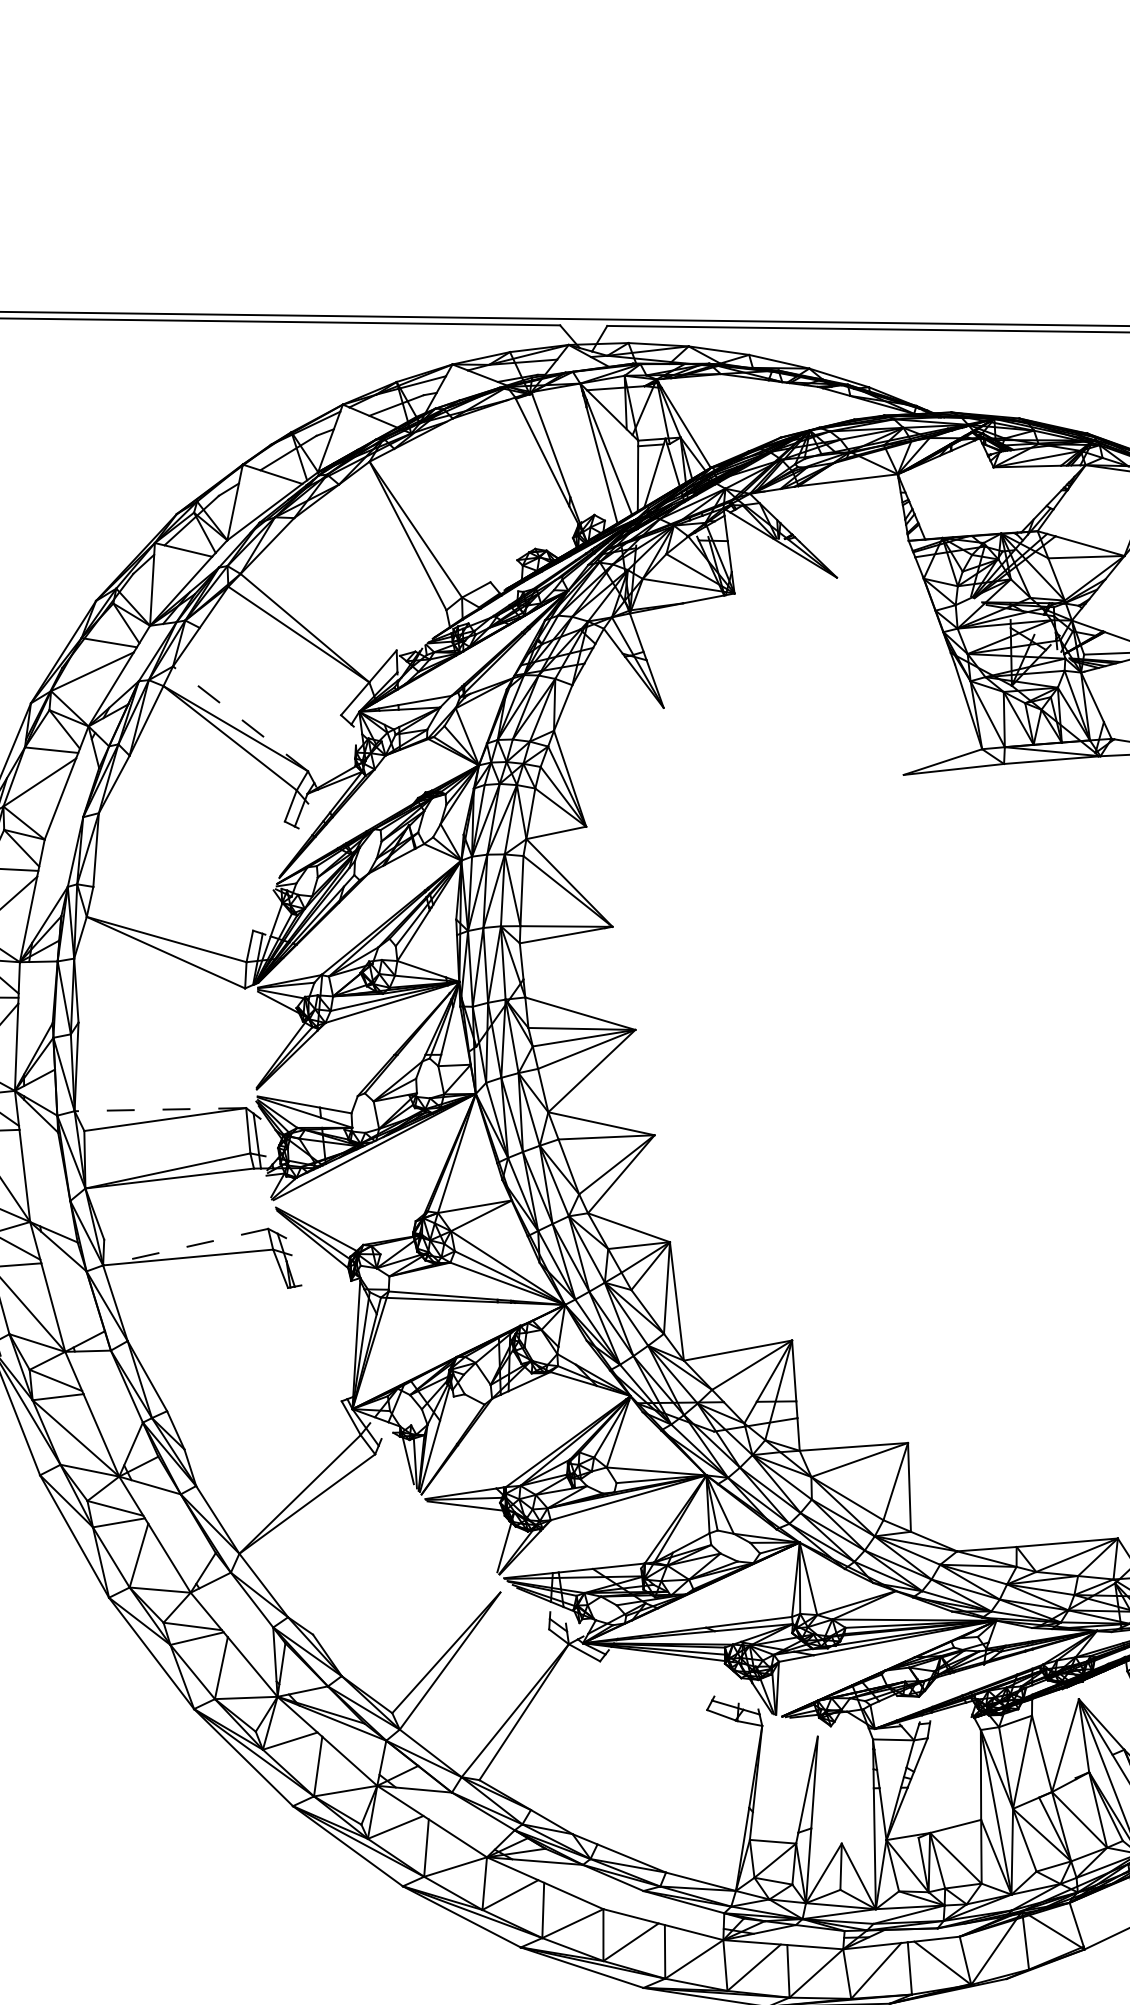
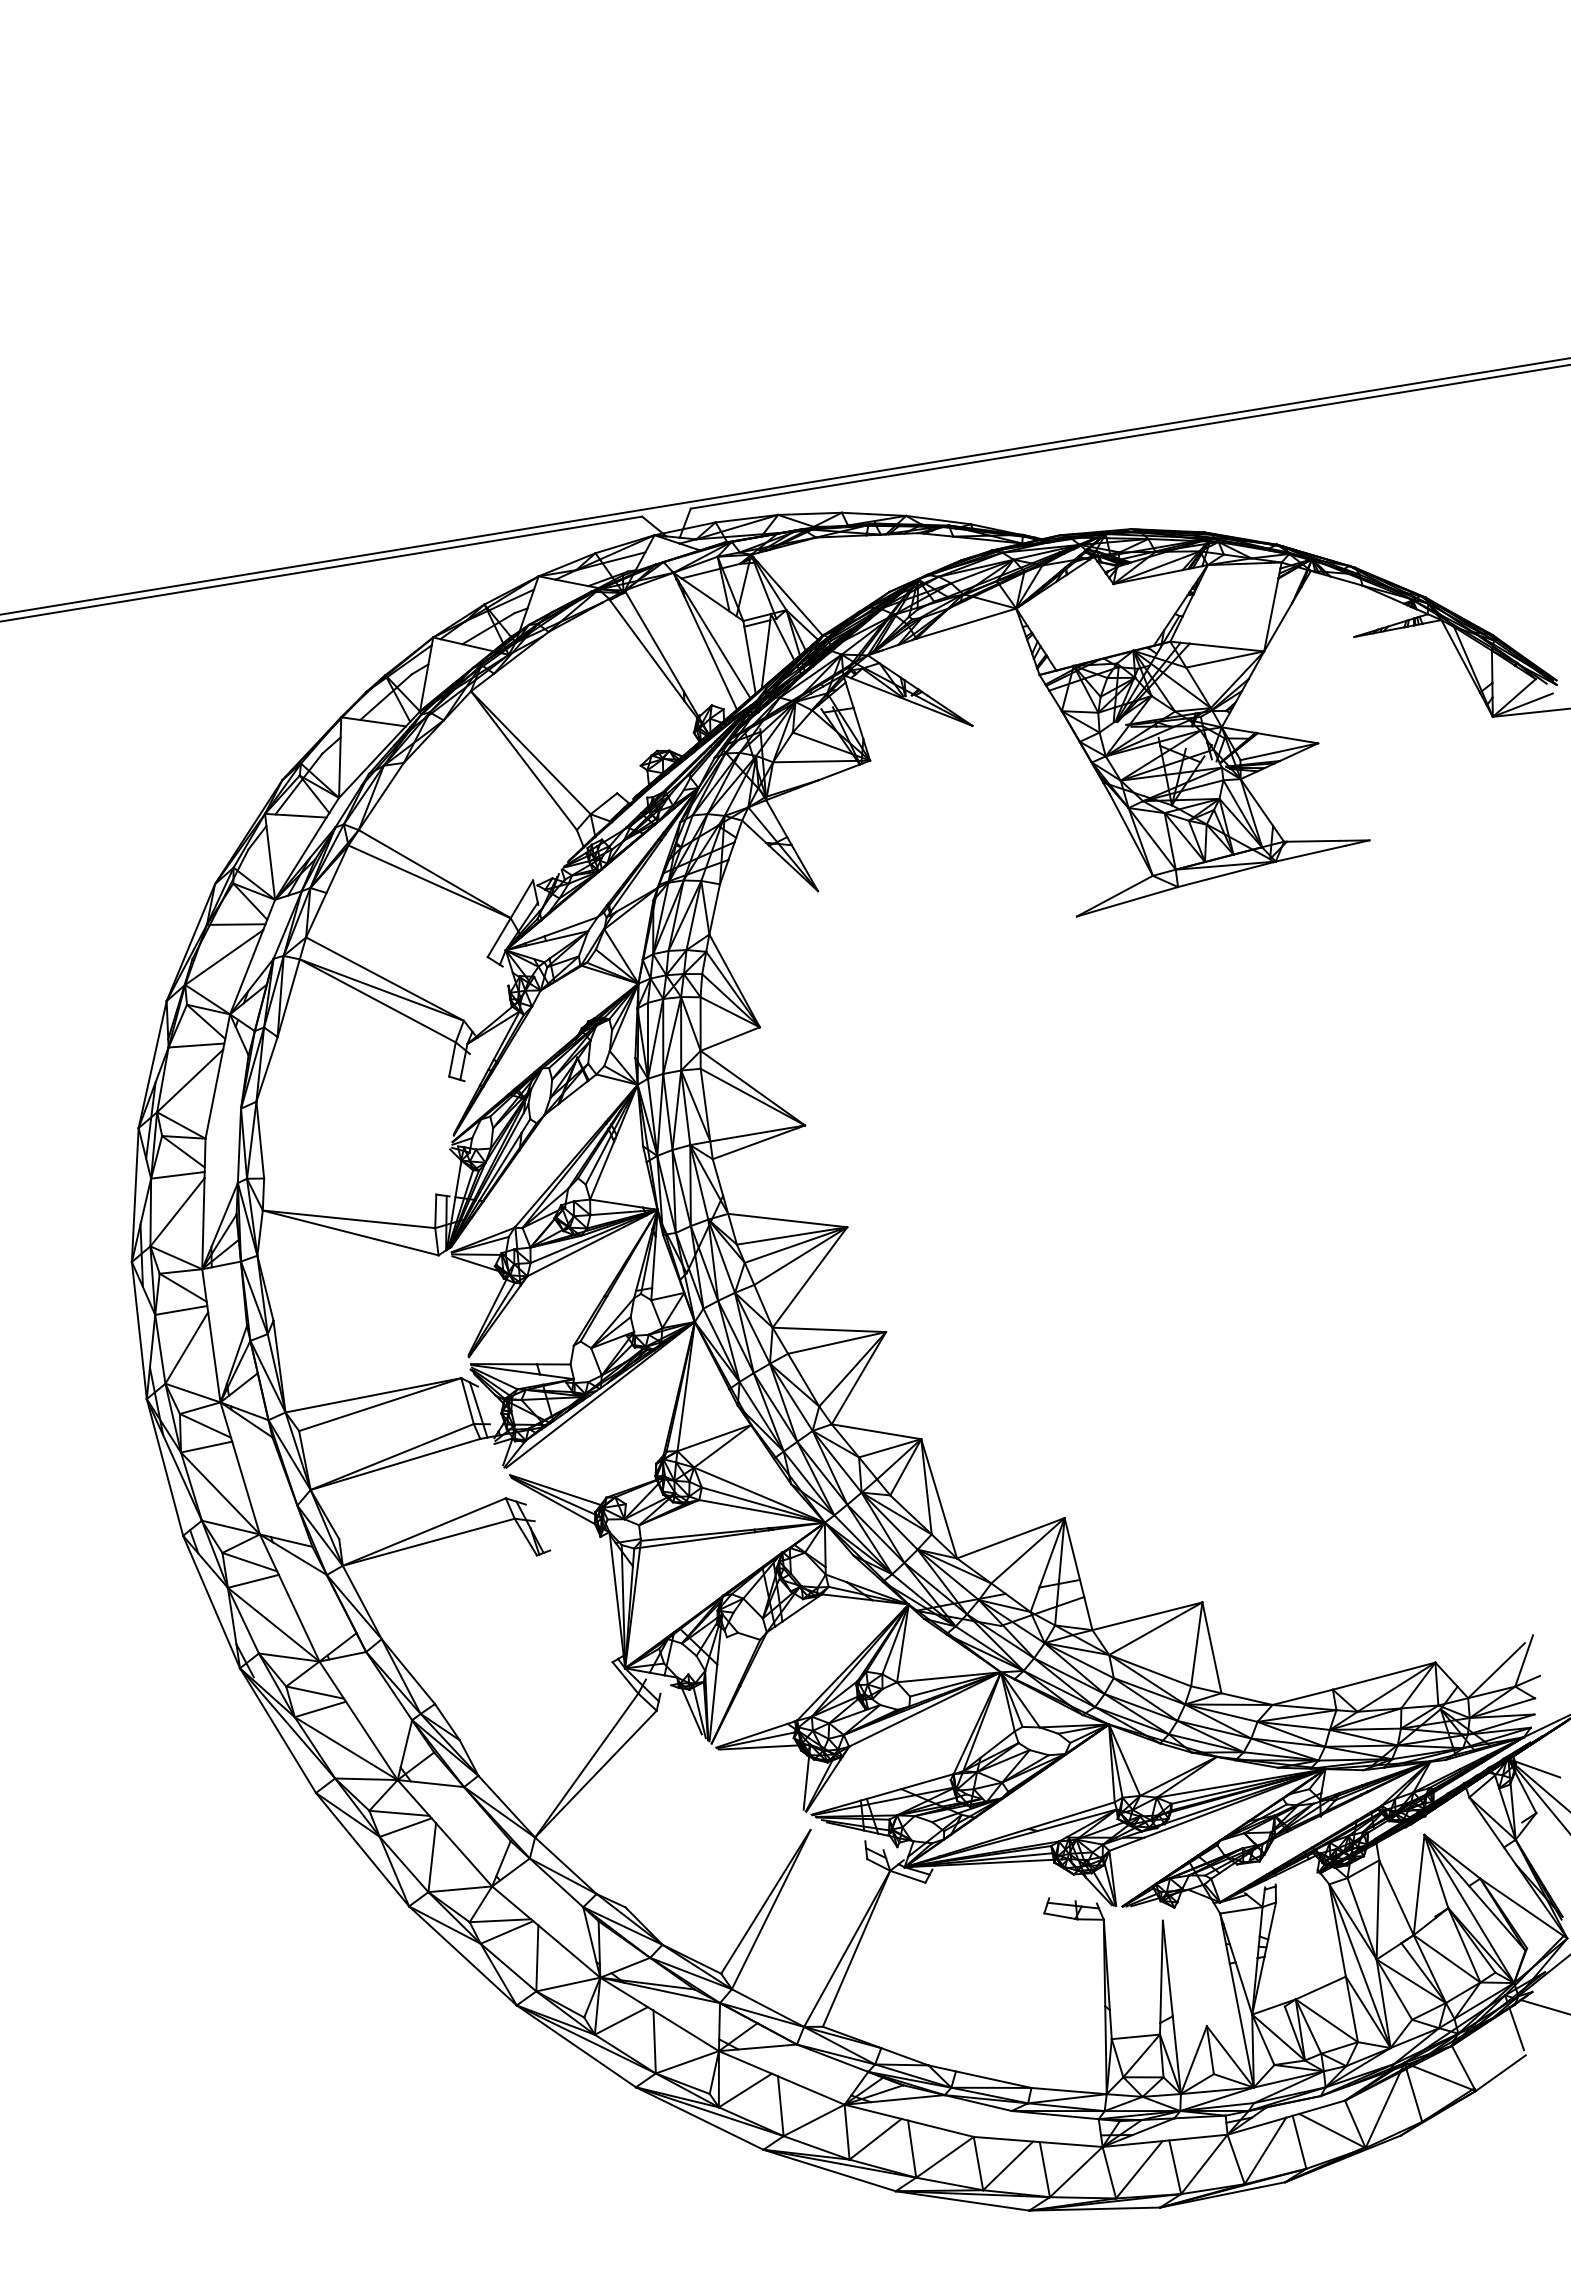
line: (240, 718) -> (384, 978), dashed -> solid
line: (160, 1109) -> (373, 1395), dashed -> solid
line: (184, 1247) -> (423, 1532), dashed -> solid

